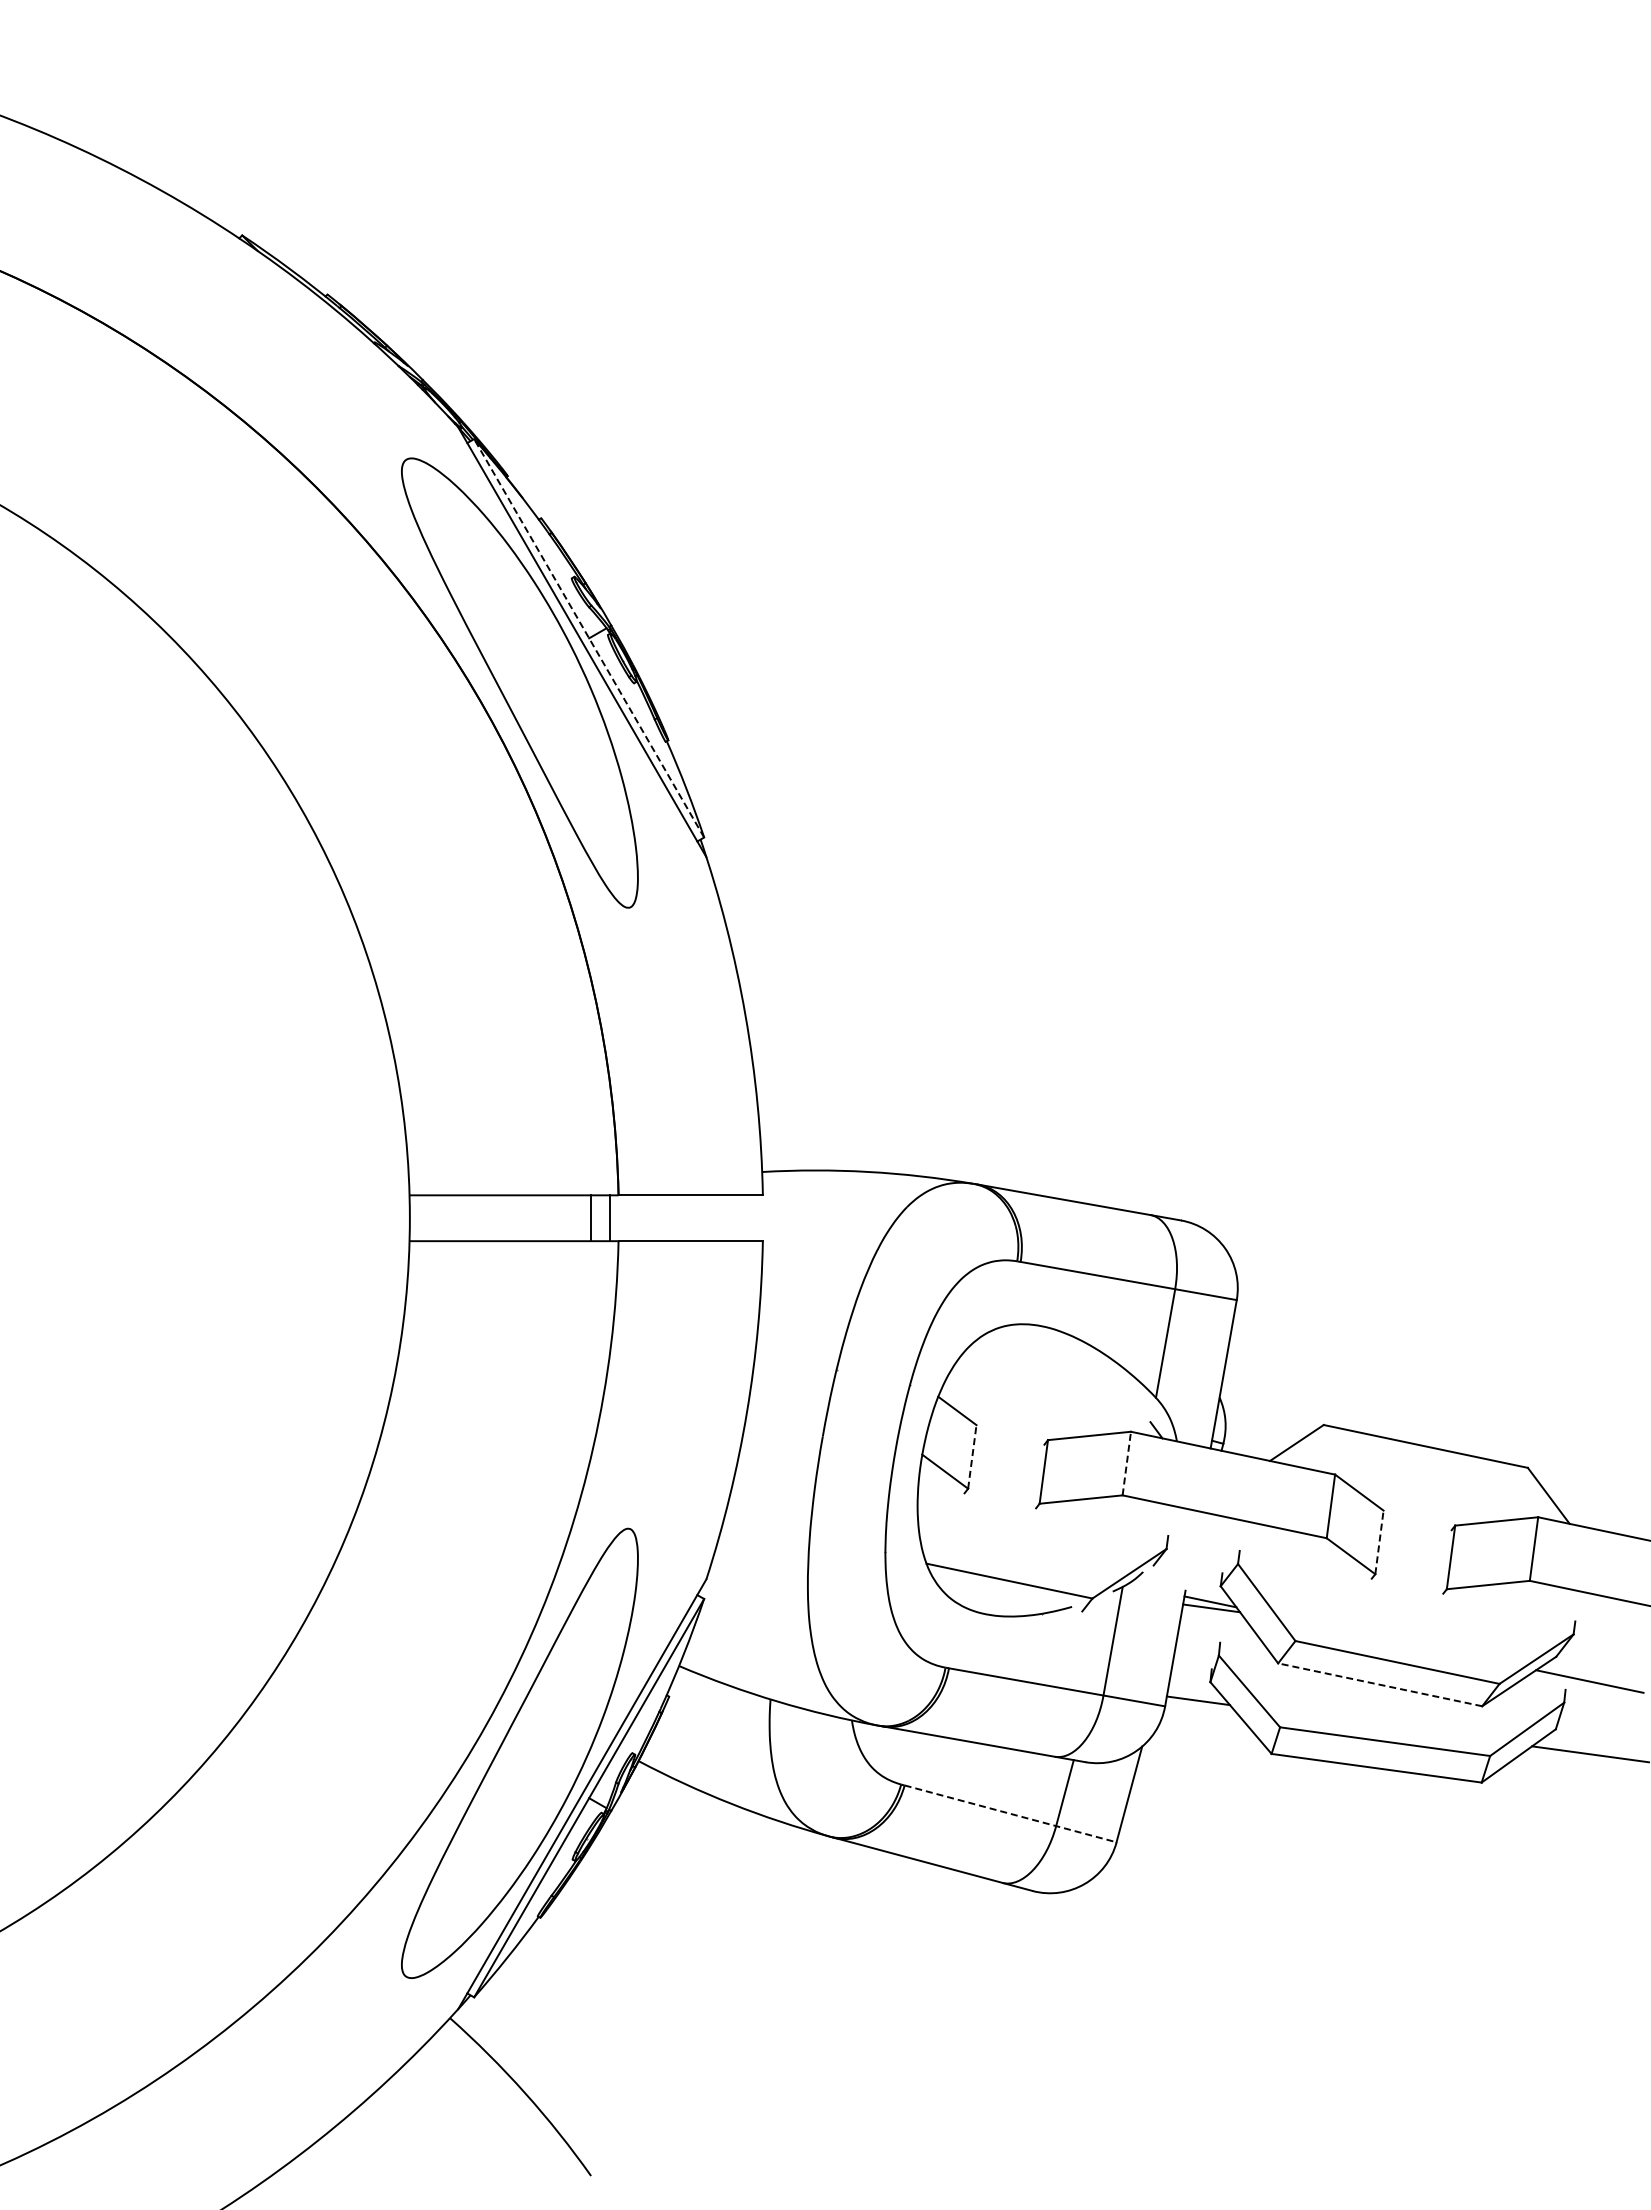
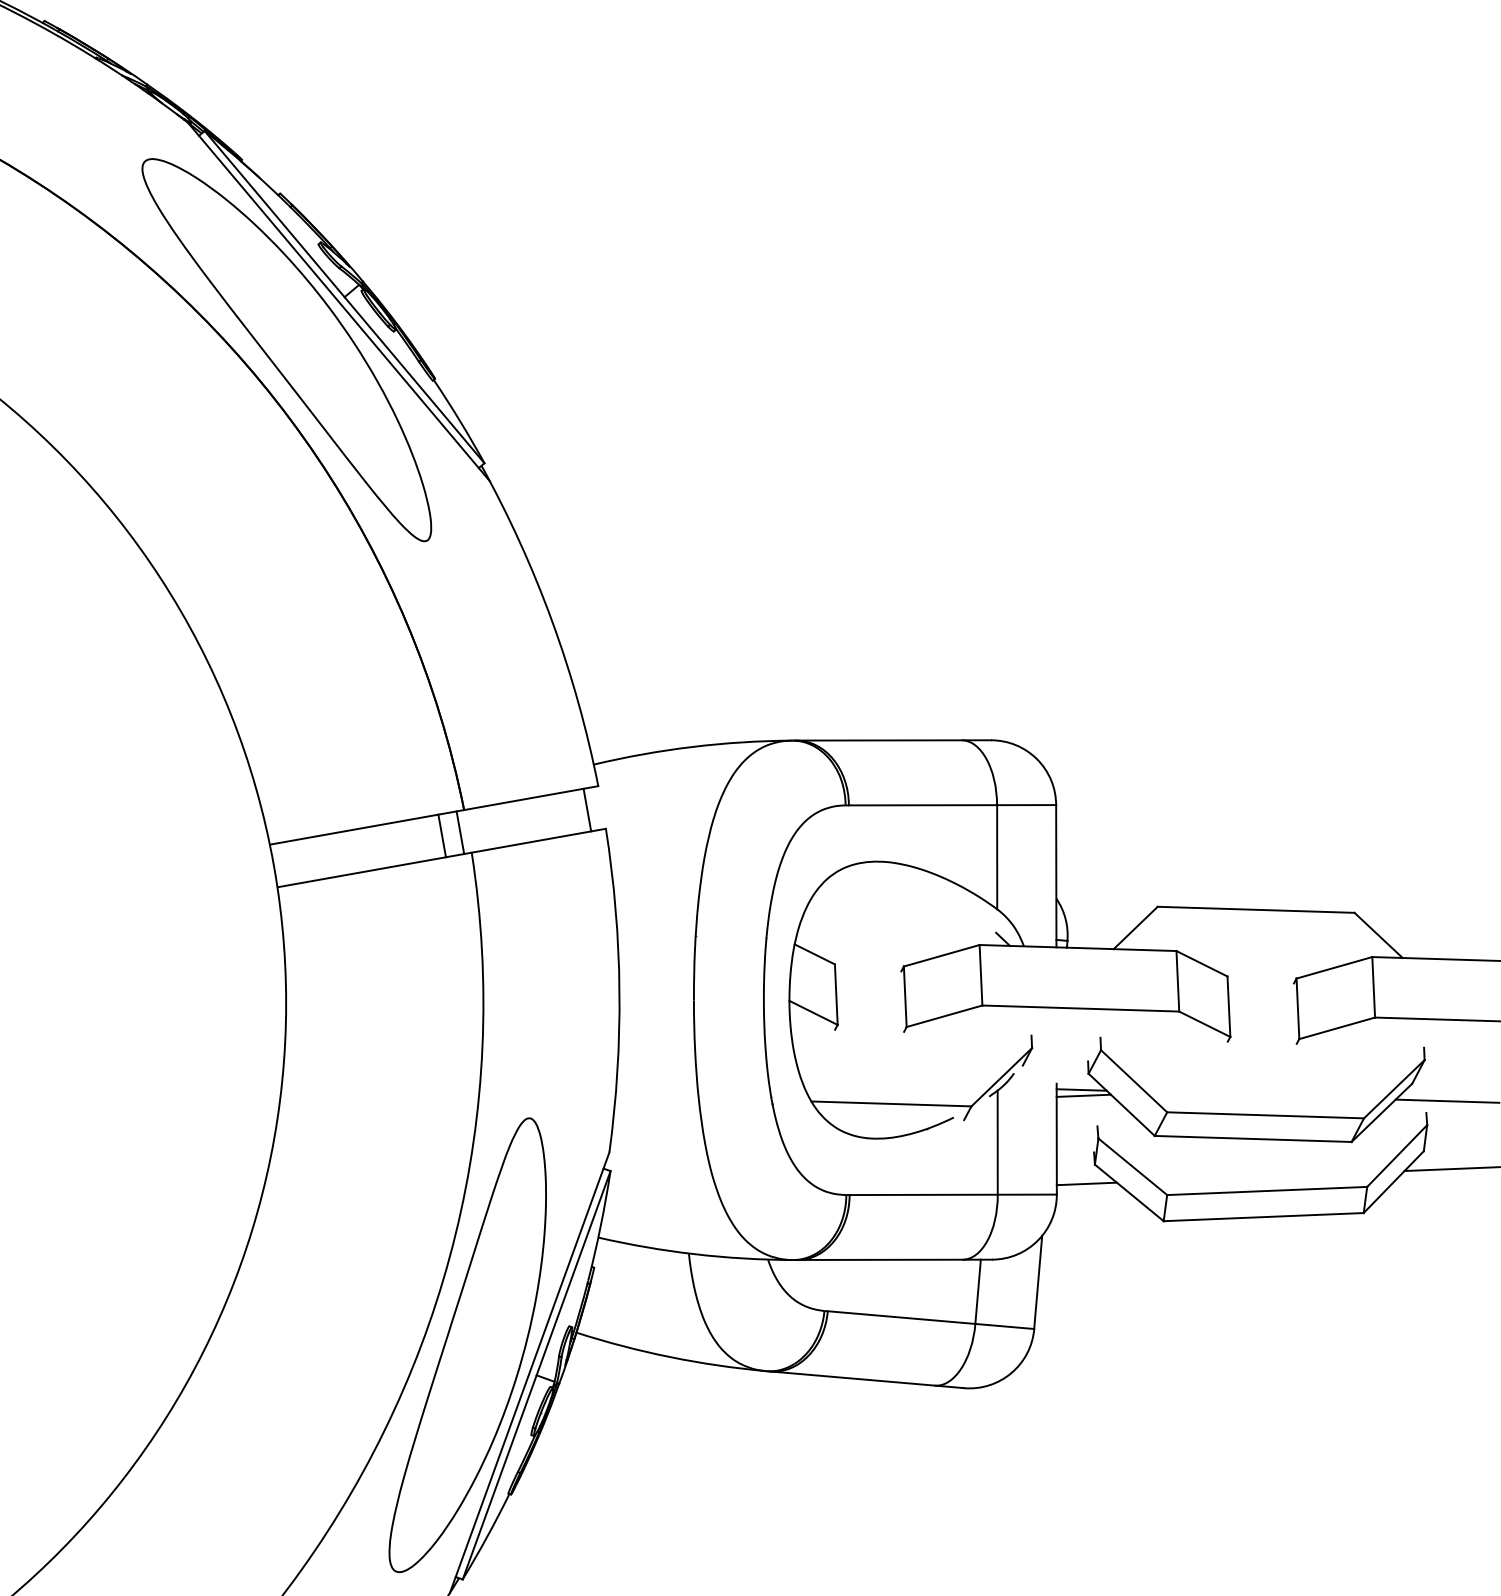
line: (588, 637) -> (343, 296), dashed -> solid
line: (747, 1218) -> (587, 810), added
line: (972, 1456) -> (836, 994), dashed -> solid
line: (1126, 1463) -> (980, 975), dashed -> solid
line: (1379, 1541) -> (1228, 1005), dashed -> solid
line: (1379, 1684) -> (1252, 1138), dashed -> solid
line: (1010, 1813) -> (930, 1319), dashed -> solid

